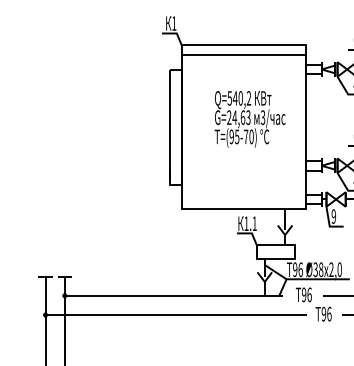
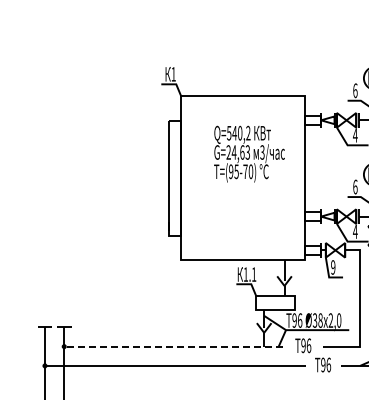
line: (244, 55) -> (243, 106), removed
text: (250, 118) -> (249, 153), moved
line: (174, 295) -> (173, 346), solid -> dashed

